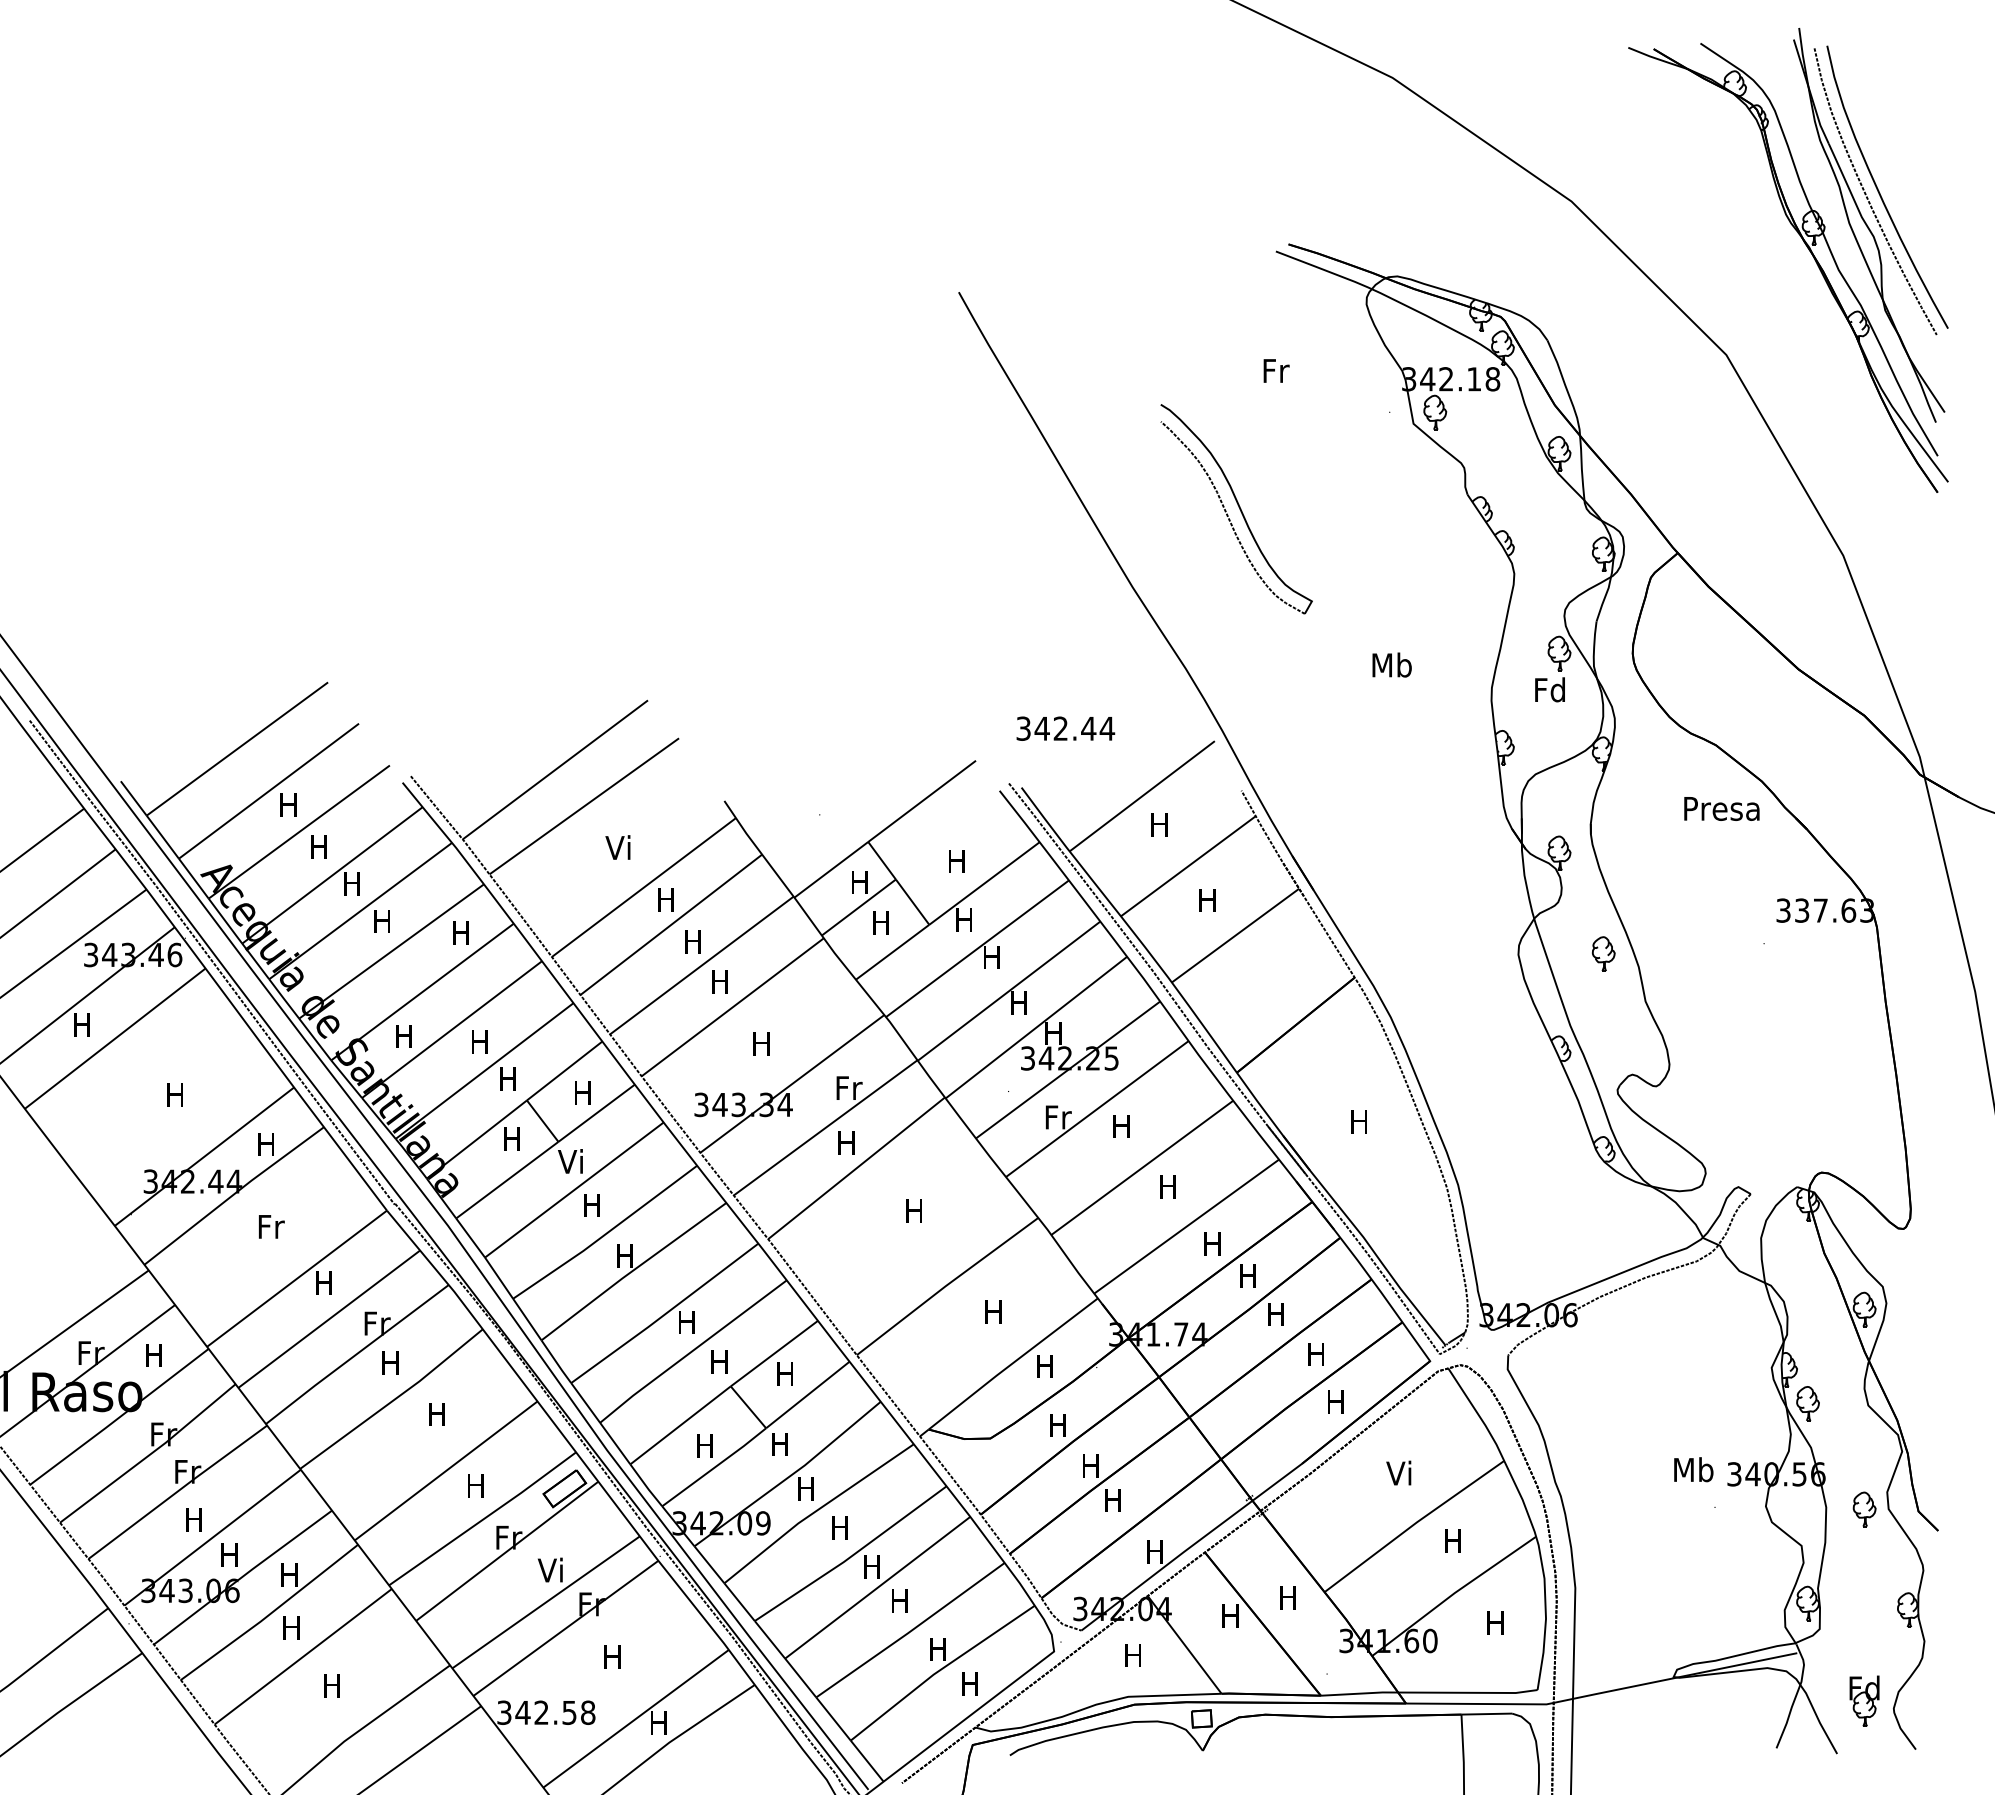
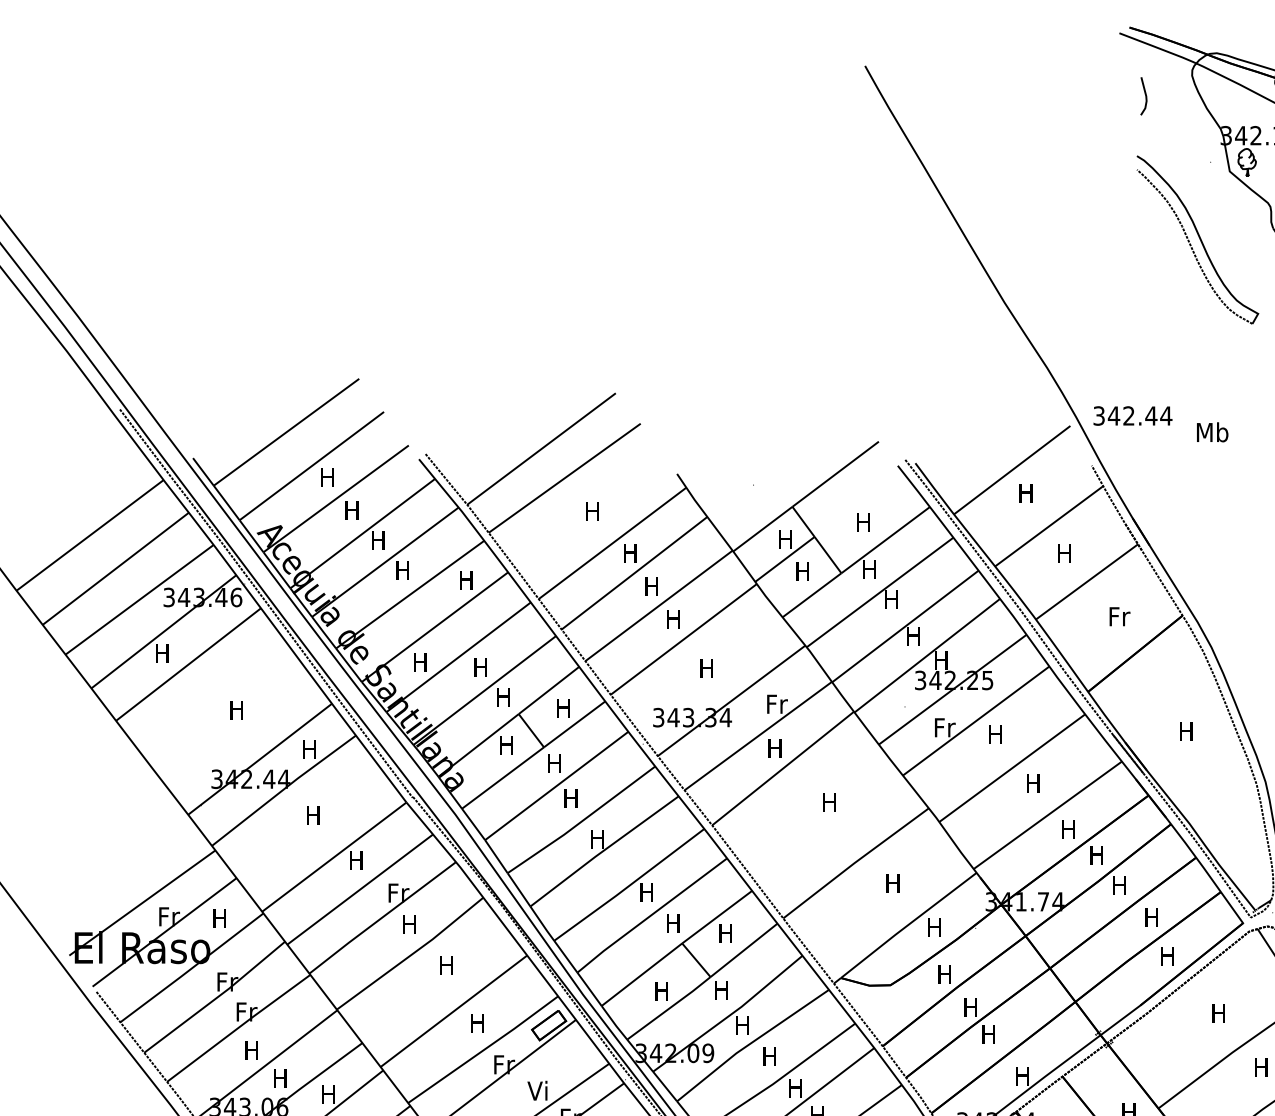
line: (1308, 329) -> (1145, 95), added
text: (1276, 370) -> (1119, 616), moved
part: (1236, 509) -> (1197, 240), moved
text: (1391, 664) -> (1212, 431), moved
text: (1065, 728) -> (1132, 415), moved
text: (617, 847) -> (591, 511), Vi -> H
text: (570, 1161) -> (553, 763), Vi -> H
text: (271, 1226) -> (313, 815), Fr -> H
text: (1398, 1472) -> (1217, 1012), Vi -> H

